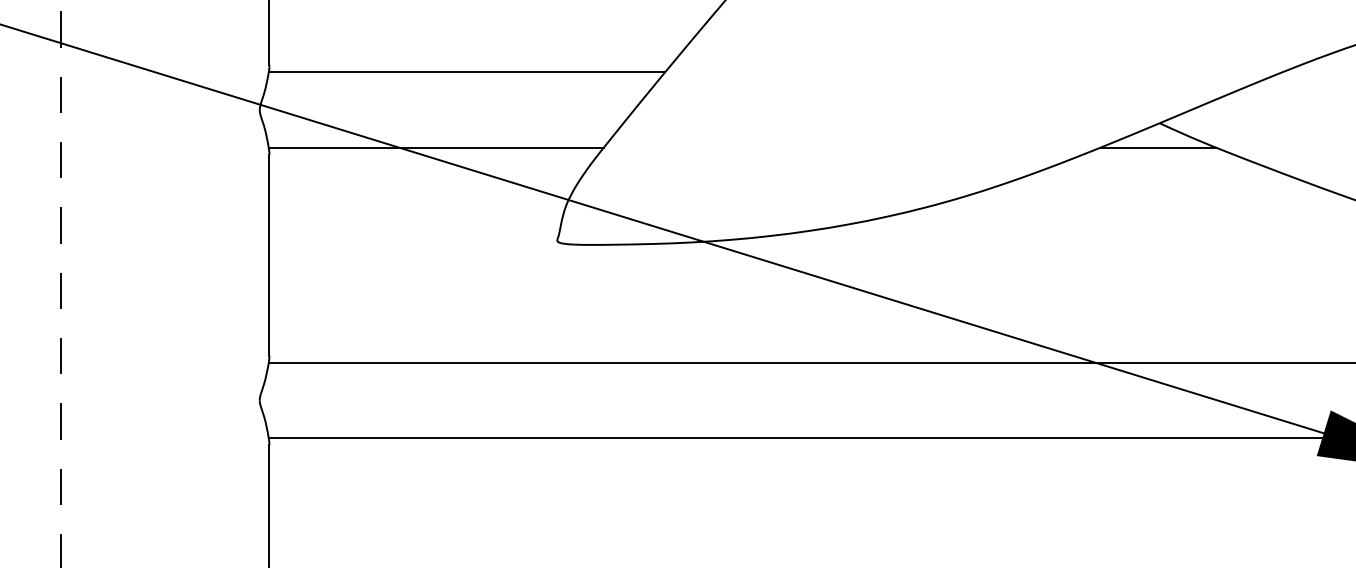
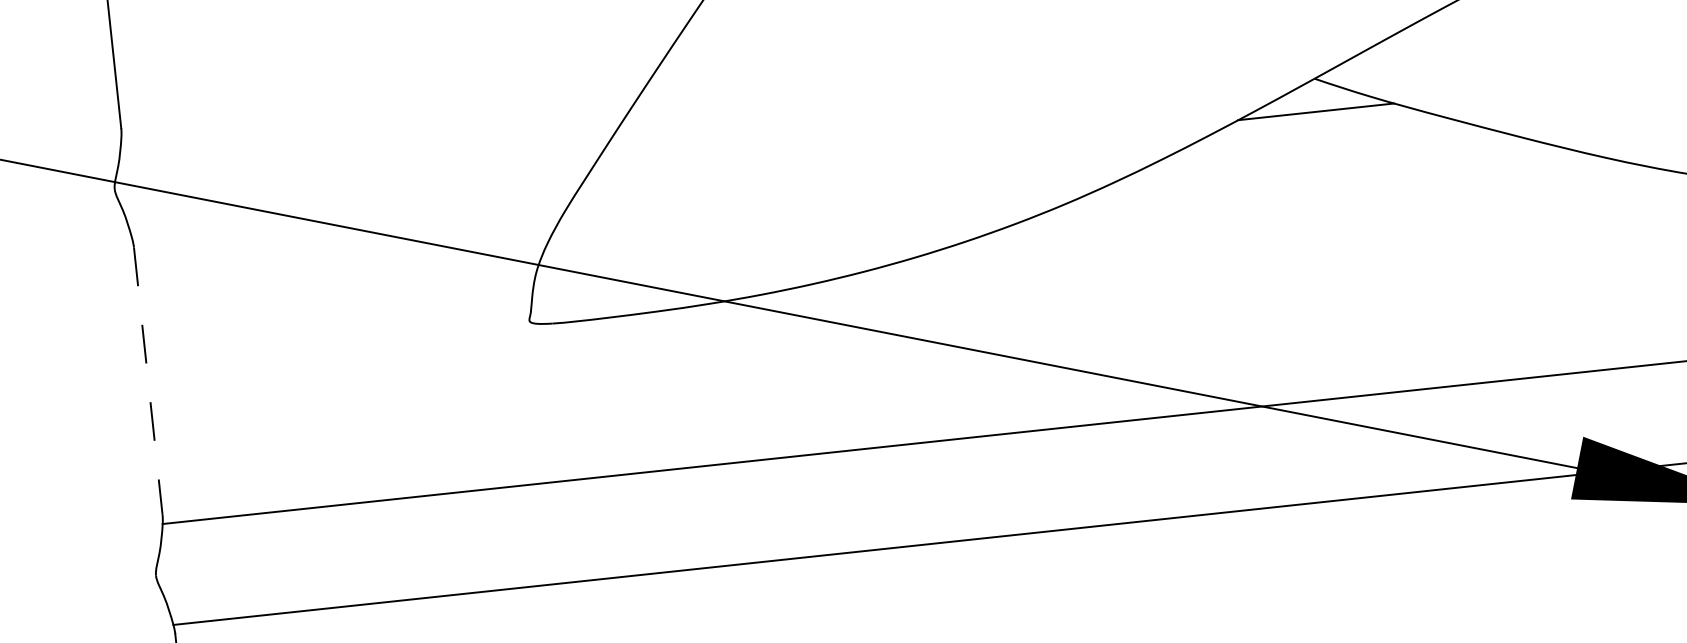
line: (466, 72) -> (384, 109), removed
line: (435, 147) -> (354, 214), removed
line: (269, 255) -> (148, 381), solid -> dashed

